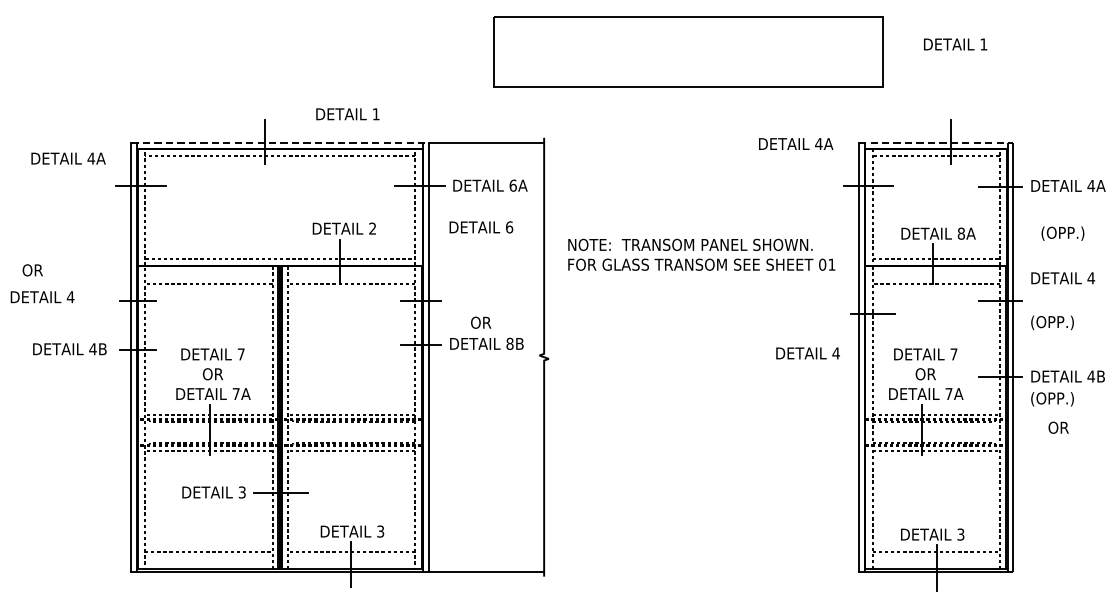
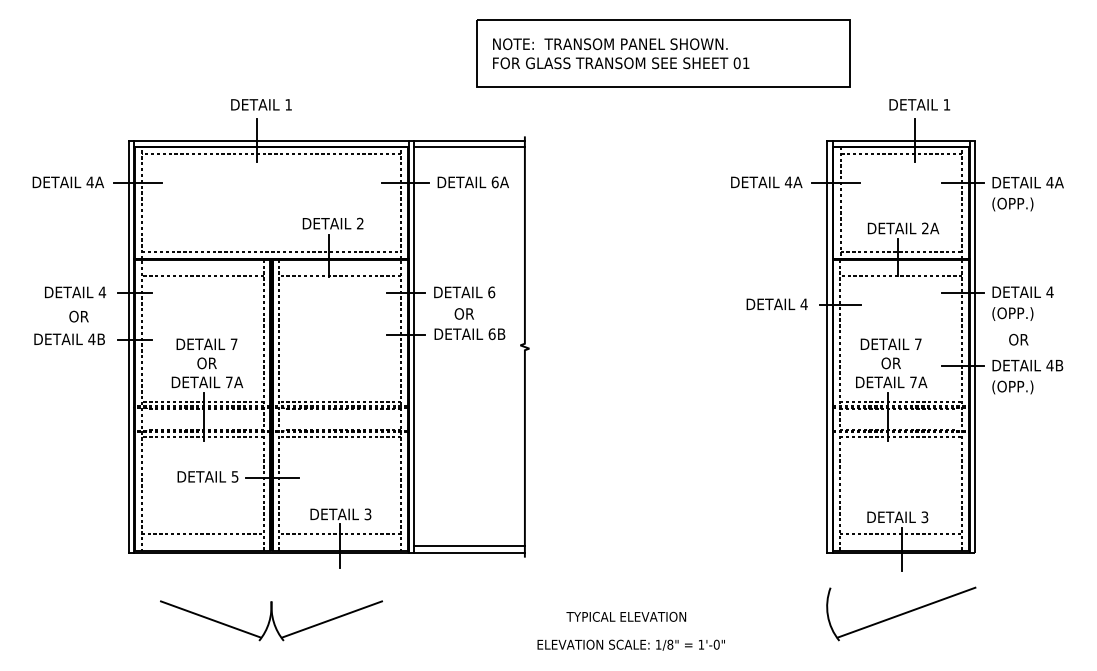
text: (955, 44) -> (919, 104), moved
text: (347, 113) -> (261, 104), moved
line: (280, 143) -> (271, 141), dashed -> solid
line: (936, 143) -> (901, 141), dashed -> solid
text: (795, 144) -> (766, 182), moved
line: (486, 148) -> (469, 146), added
text: (67, 158) -> (67, 182), moved
text: (481, 227) -> (464, 292), moved
text: (961, 233) -> (925, 228), 8A -> 2A
text: (1062, 233) -> (1012, 204), moved
text: (702, 254) -> (621, 53), moved
text: (32, 270) -> (78, 316), moved
text: (1062, 277) -> (1022, 291), moved
text: (42, 297) -> (75, 292), moved
text: (509, 343) -> (491, 333), 8B -> 6B
text: (807, 352) -> (776, 303), moved
text: (1058, 427) -> (1018, 339), moved
text: (242, 492) -> (235, 476), 3 -> 5
line: (486, 563) -> (469, 545), added

